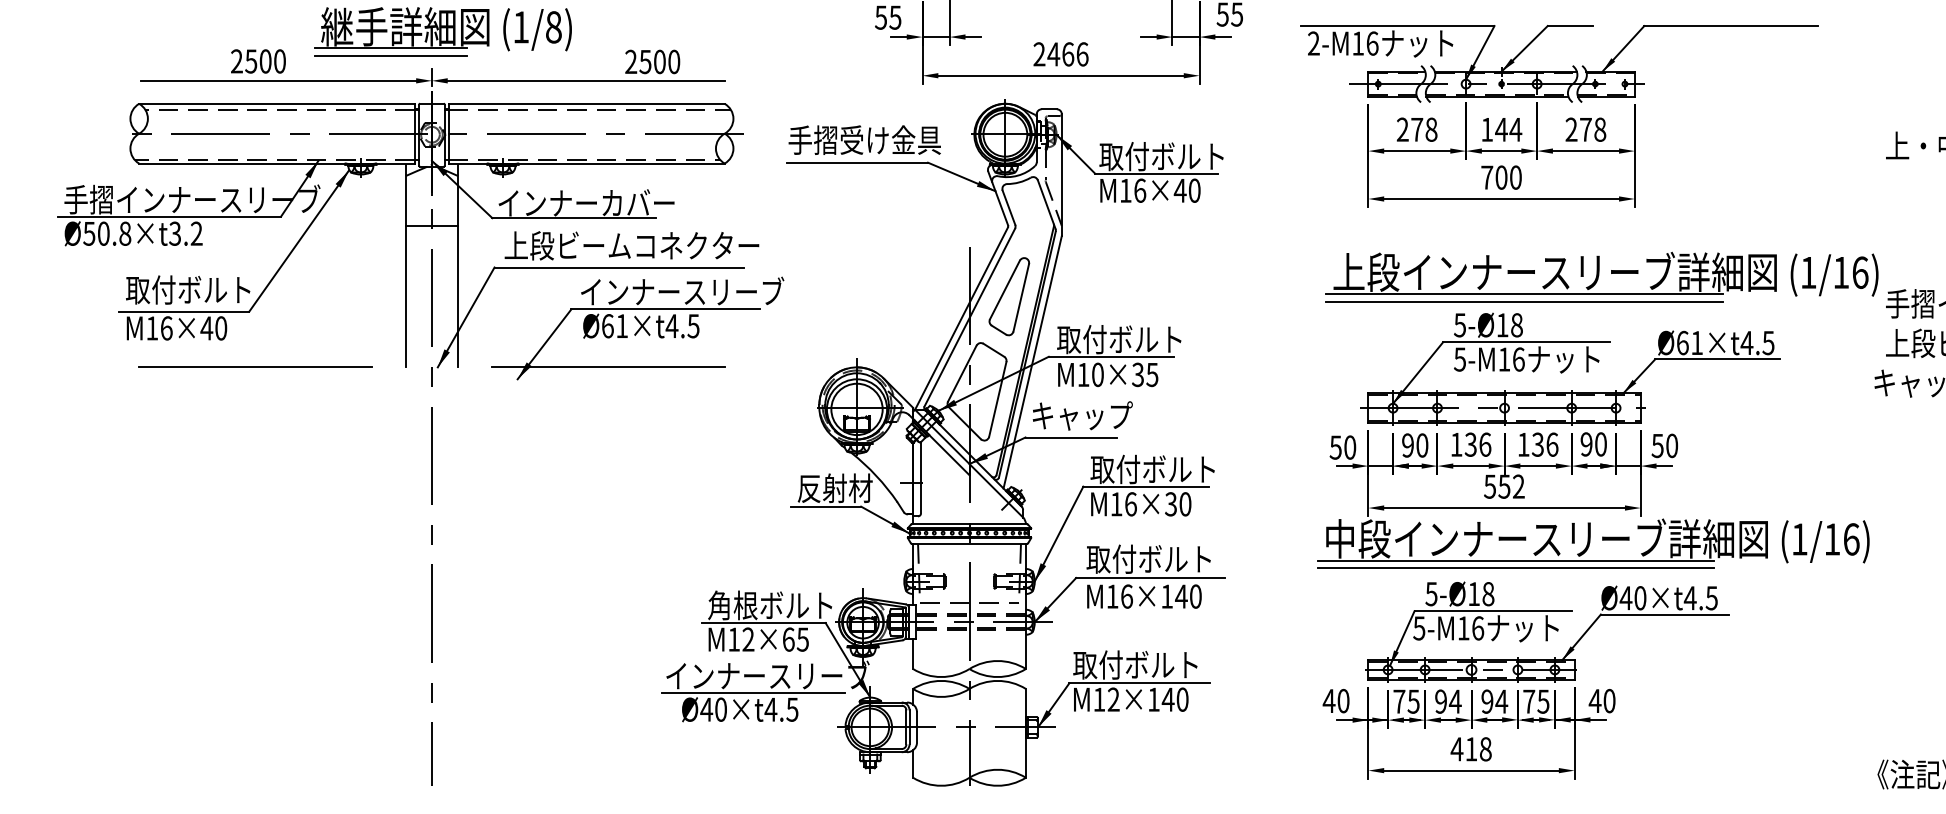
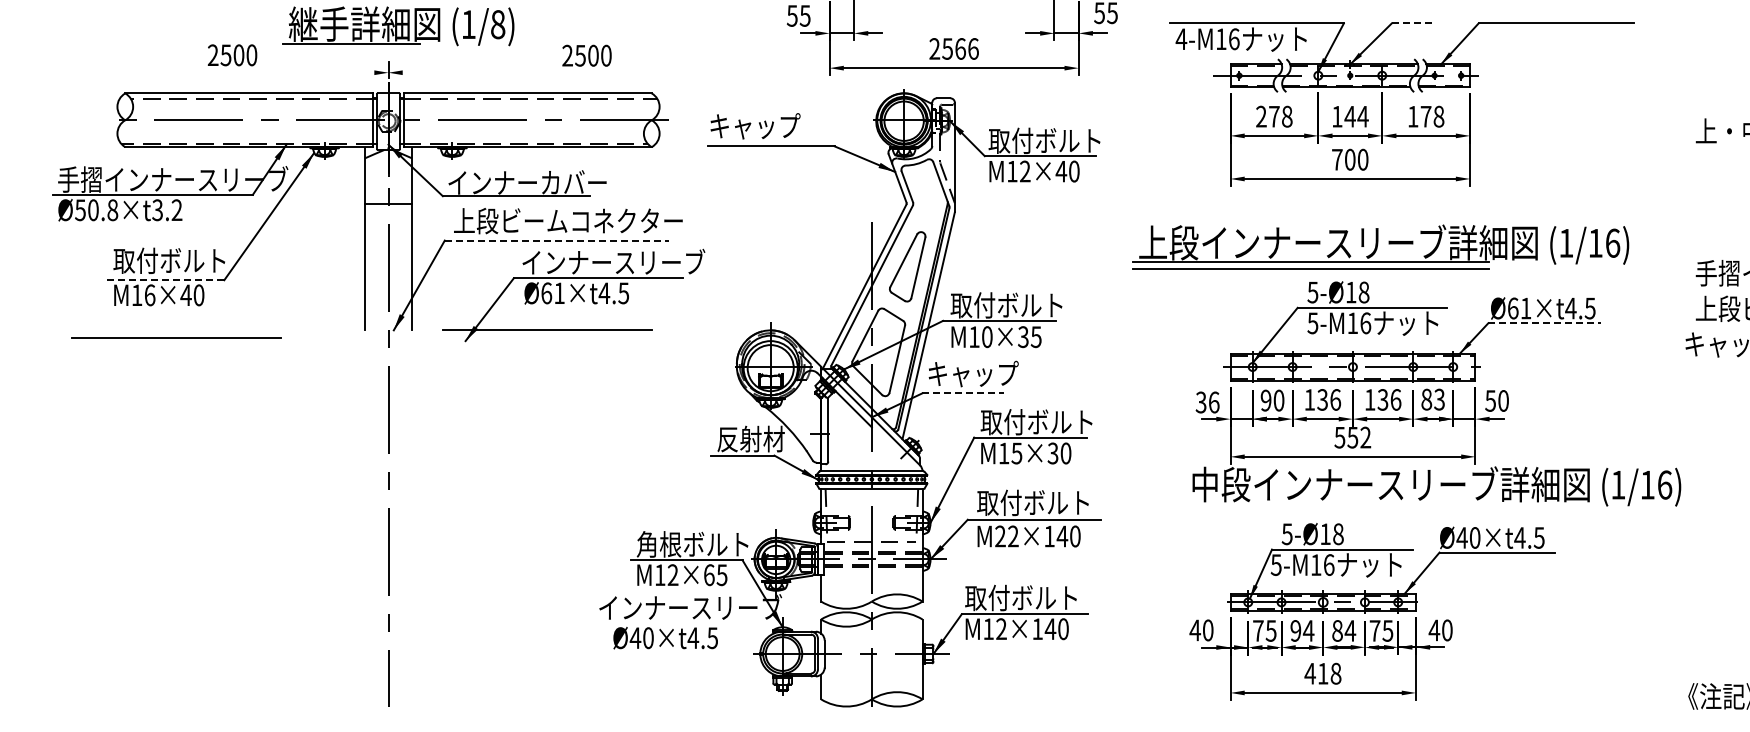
line: (1570, 26) -> (1412, 23), solid -> dashed
text: (1313, 42) -> (1181, 38), 2-M16 -> 4-M16
text: (1053, 53) -> (947, 48), 2466 -> 2566
line: (390, 56) -> (351, 50), removed
line: (279, 80) -> (251, 72), removed
line: (584, 80) -> (525, 72), removed
text: (1570, 129) -> (1412, 116), 278 -> 178
text: (864, 139) -> (777, 125), 手摺受け金具 -> キャップ
text: (1140, 190) -> (1025, 171), M16×40 -> M12×40
line: (619, 267) -> (557, 240), solid -> dashed
part: (1601, 276) -> (1380, 246), moved
line: (183, 311) -> (165, 280), solid -> dashed
line: (1718, 359) -> (1545, 323), solid -> dashed
line: (255, 366) -> (176, 337), moved
line: (1071, 437) -> (963, 393), solid -> dashed
text: (1593, 444) -> (1432, 399), 90 -> 83
text: (1342, 447) -> (1207, 402), 50 -> 36
text: (1130, 504) -> (1016, 453), M16×30 -> M15×30
line: (1515, 561) -> (1362, 504), removed
line: (1515, 568) -> (1362, 511), removed
text: (1119, 596) -> (1006, 536), M16×140 -> M22×140
line: (753, 692) -> (677, 622), removed
text: (1487, 701) -> (1337, 630), 94 -> 84

